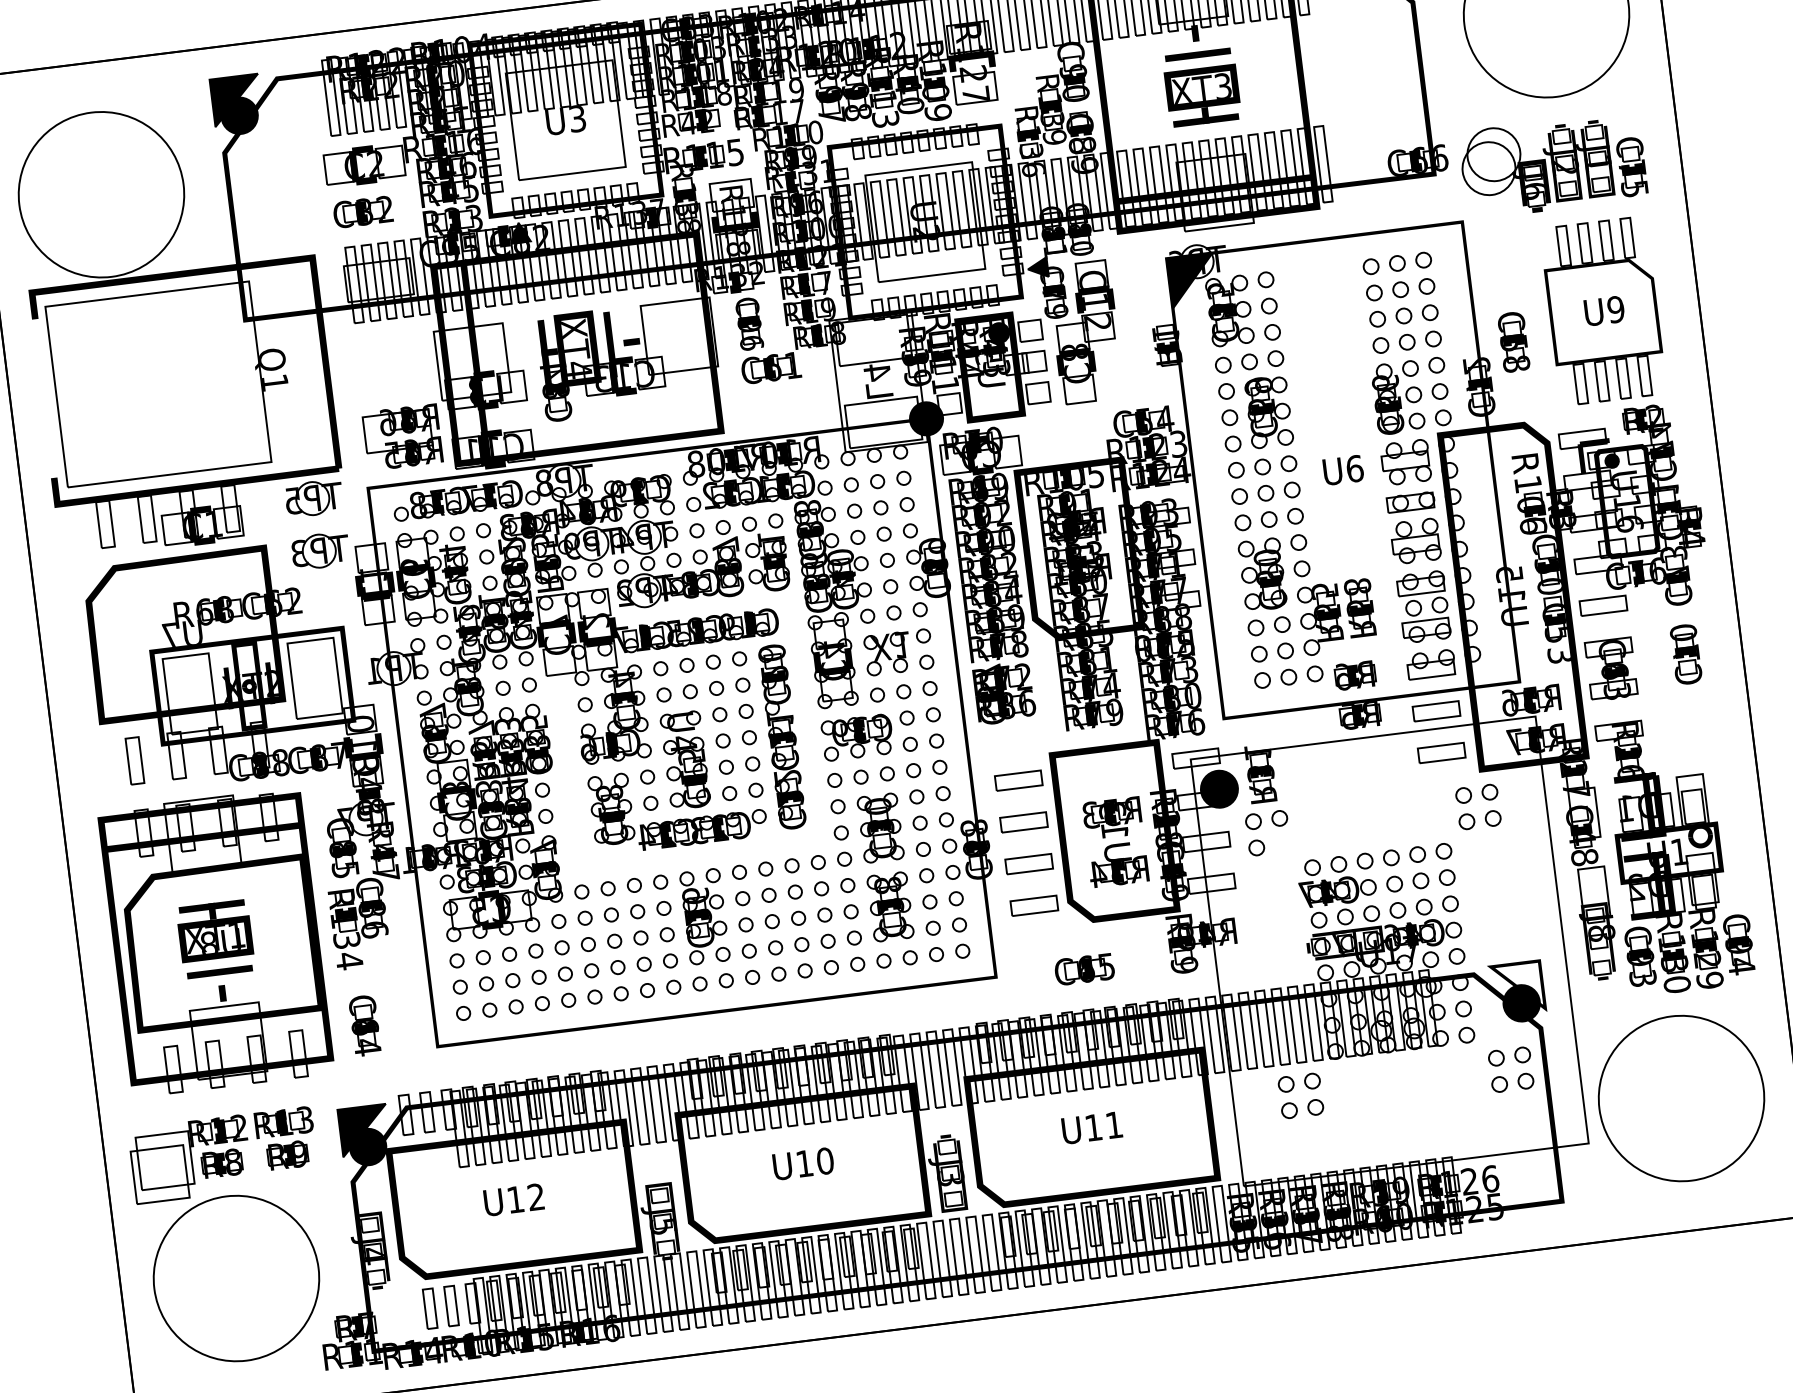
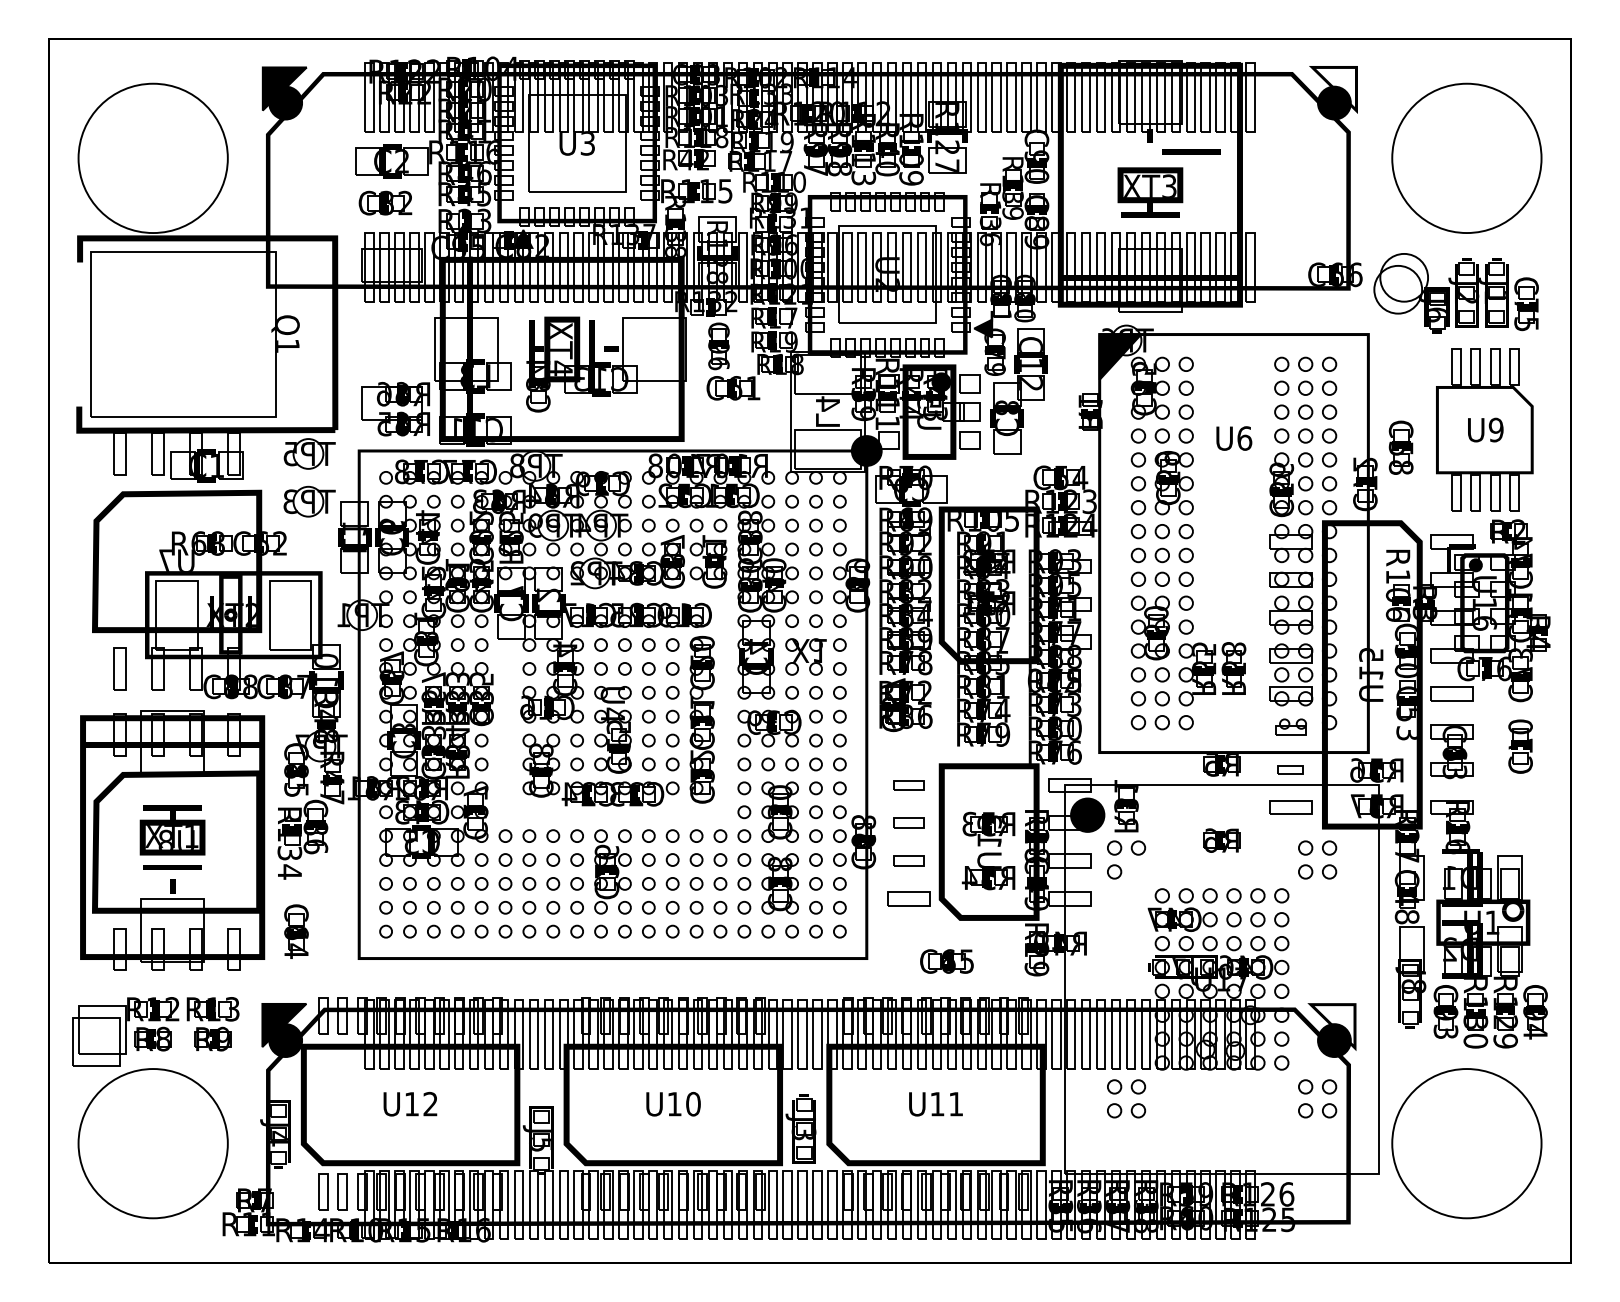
line: (1197, 53) -> (1191, 151), moved
text: (1343, 470) -> (1234, 438), moved
part: (1431, 664) -> (1291, 727), size x0.7
part: (1354, 675) -> (1221, 840), moved
part: (1436, 711) -> (1290, 769), size x0.6
part: (1018, 781) -> (908, 785), size x0.7
part: (1023, 821) -> (908, 822), size x0.7
part: (1028, 863) -> (908, 860), size x0.7

